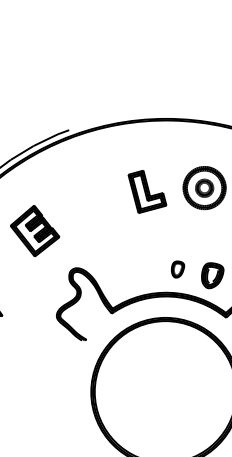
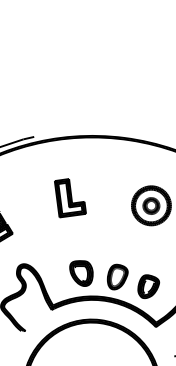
part: (147, 191) -> (70, 198), moved
part: (138, 269) -> (81, 272), added
part: (177, 269) -> (117, 277), size x1.67

